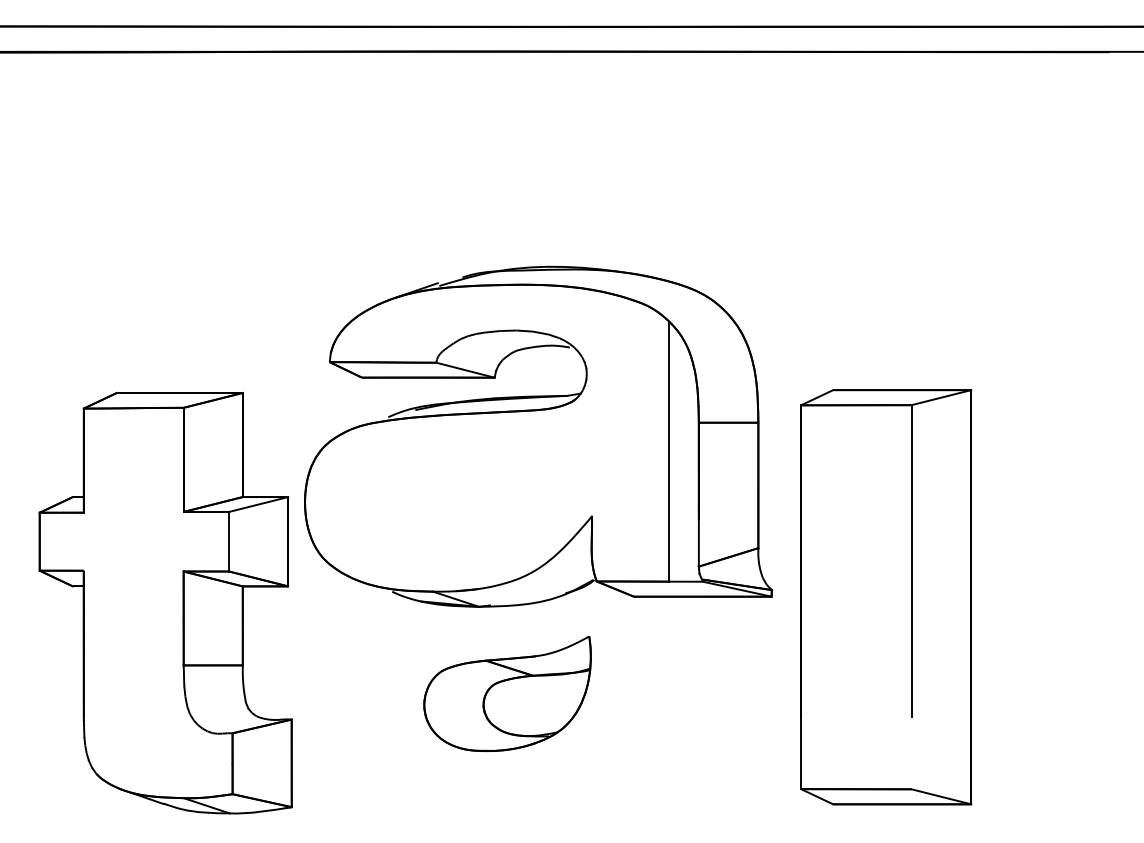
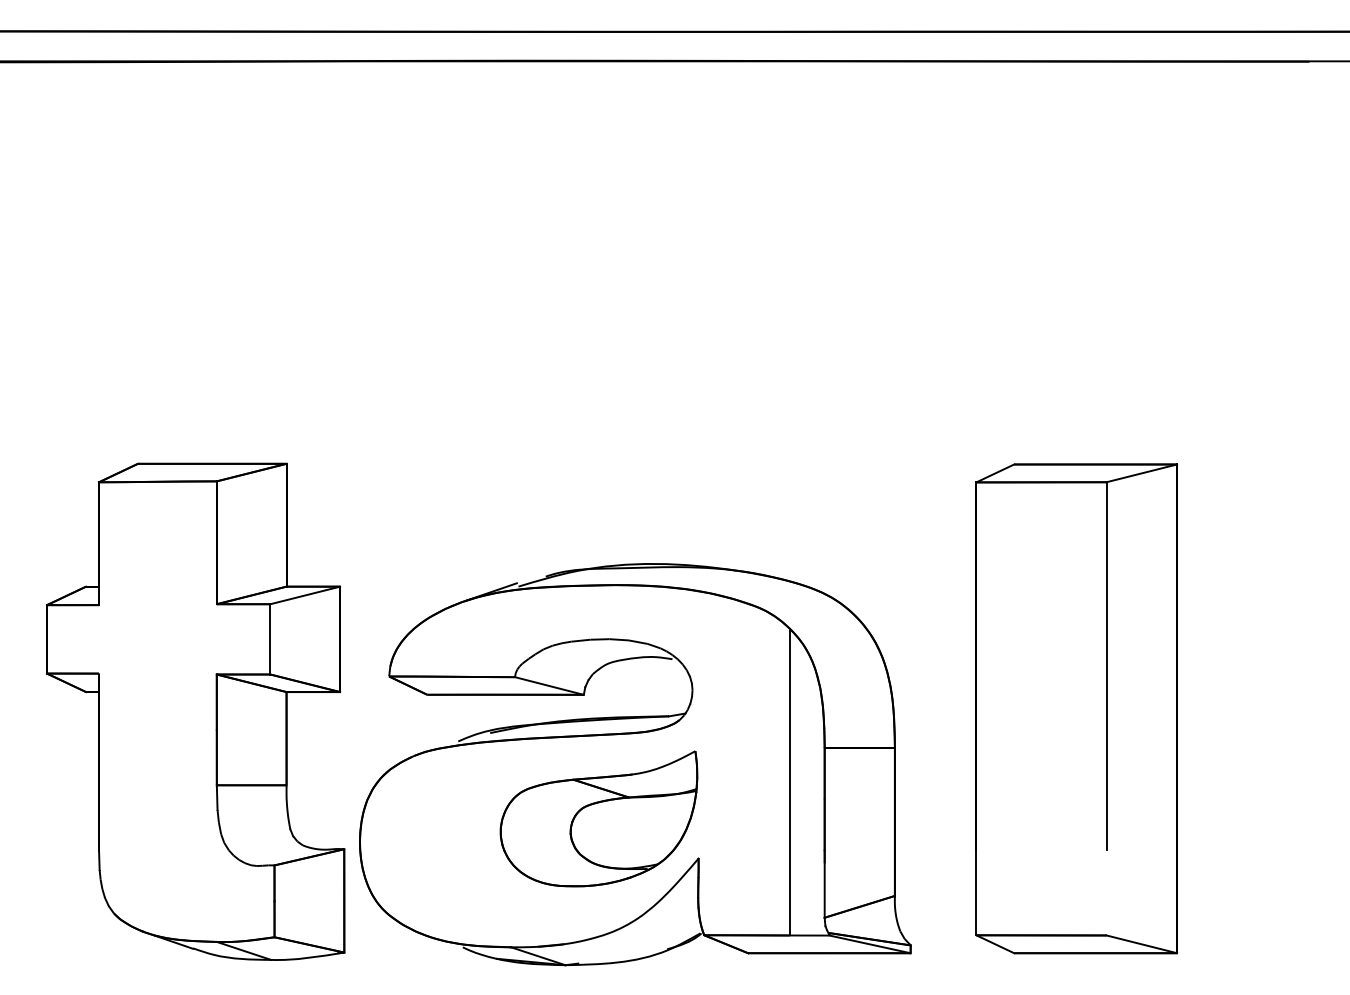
part: (538, 436) -> (635, 764), moved
part: (885, 596) -> (1076, 708), moved

